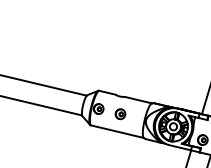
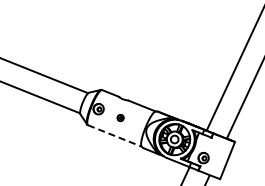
part: (120, 113) -> (120, 117), size x0.6
line: (117, 131) -> (114, 135), solid -> dashed

